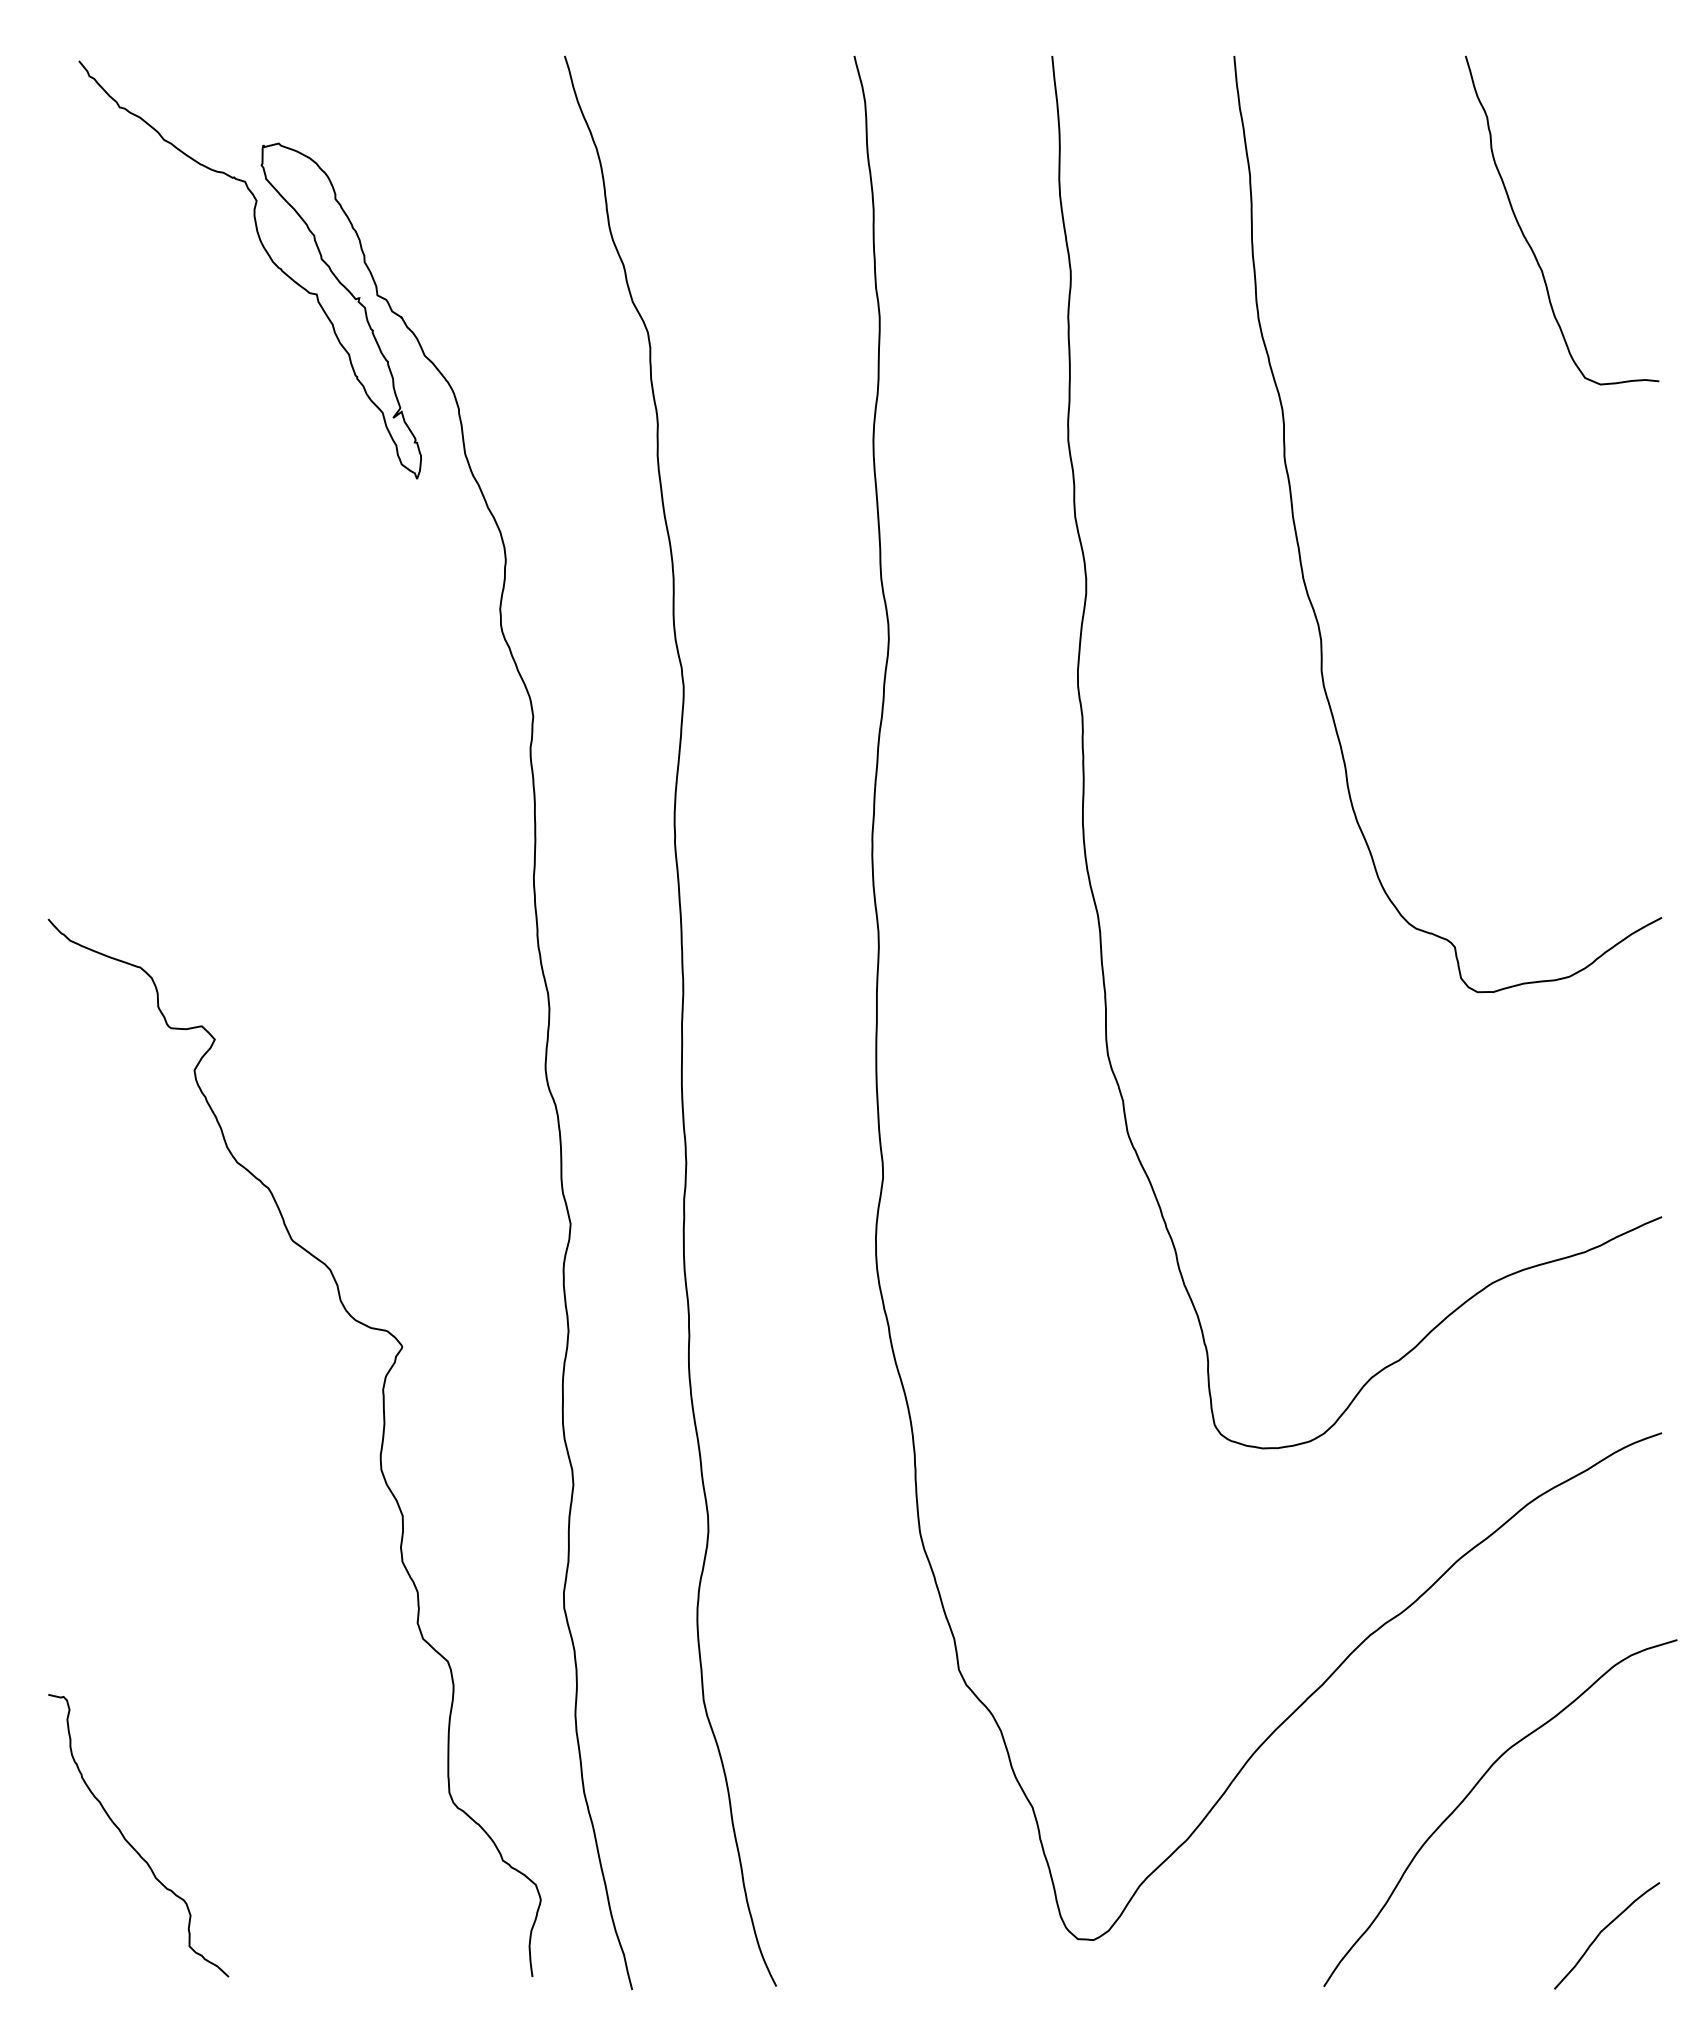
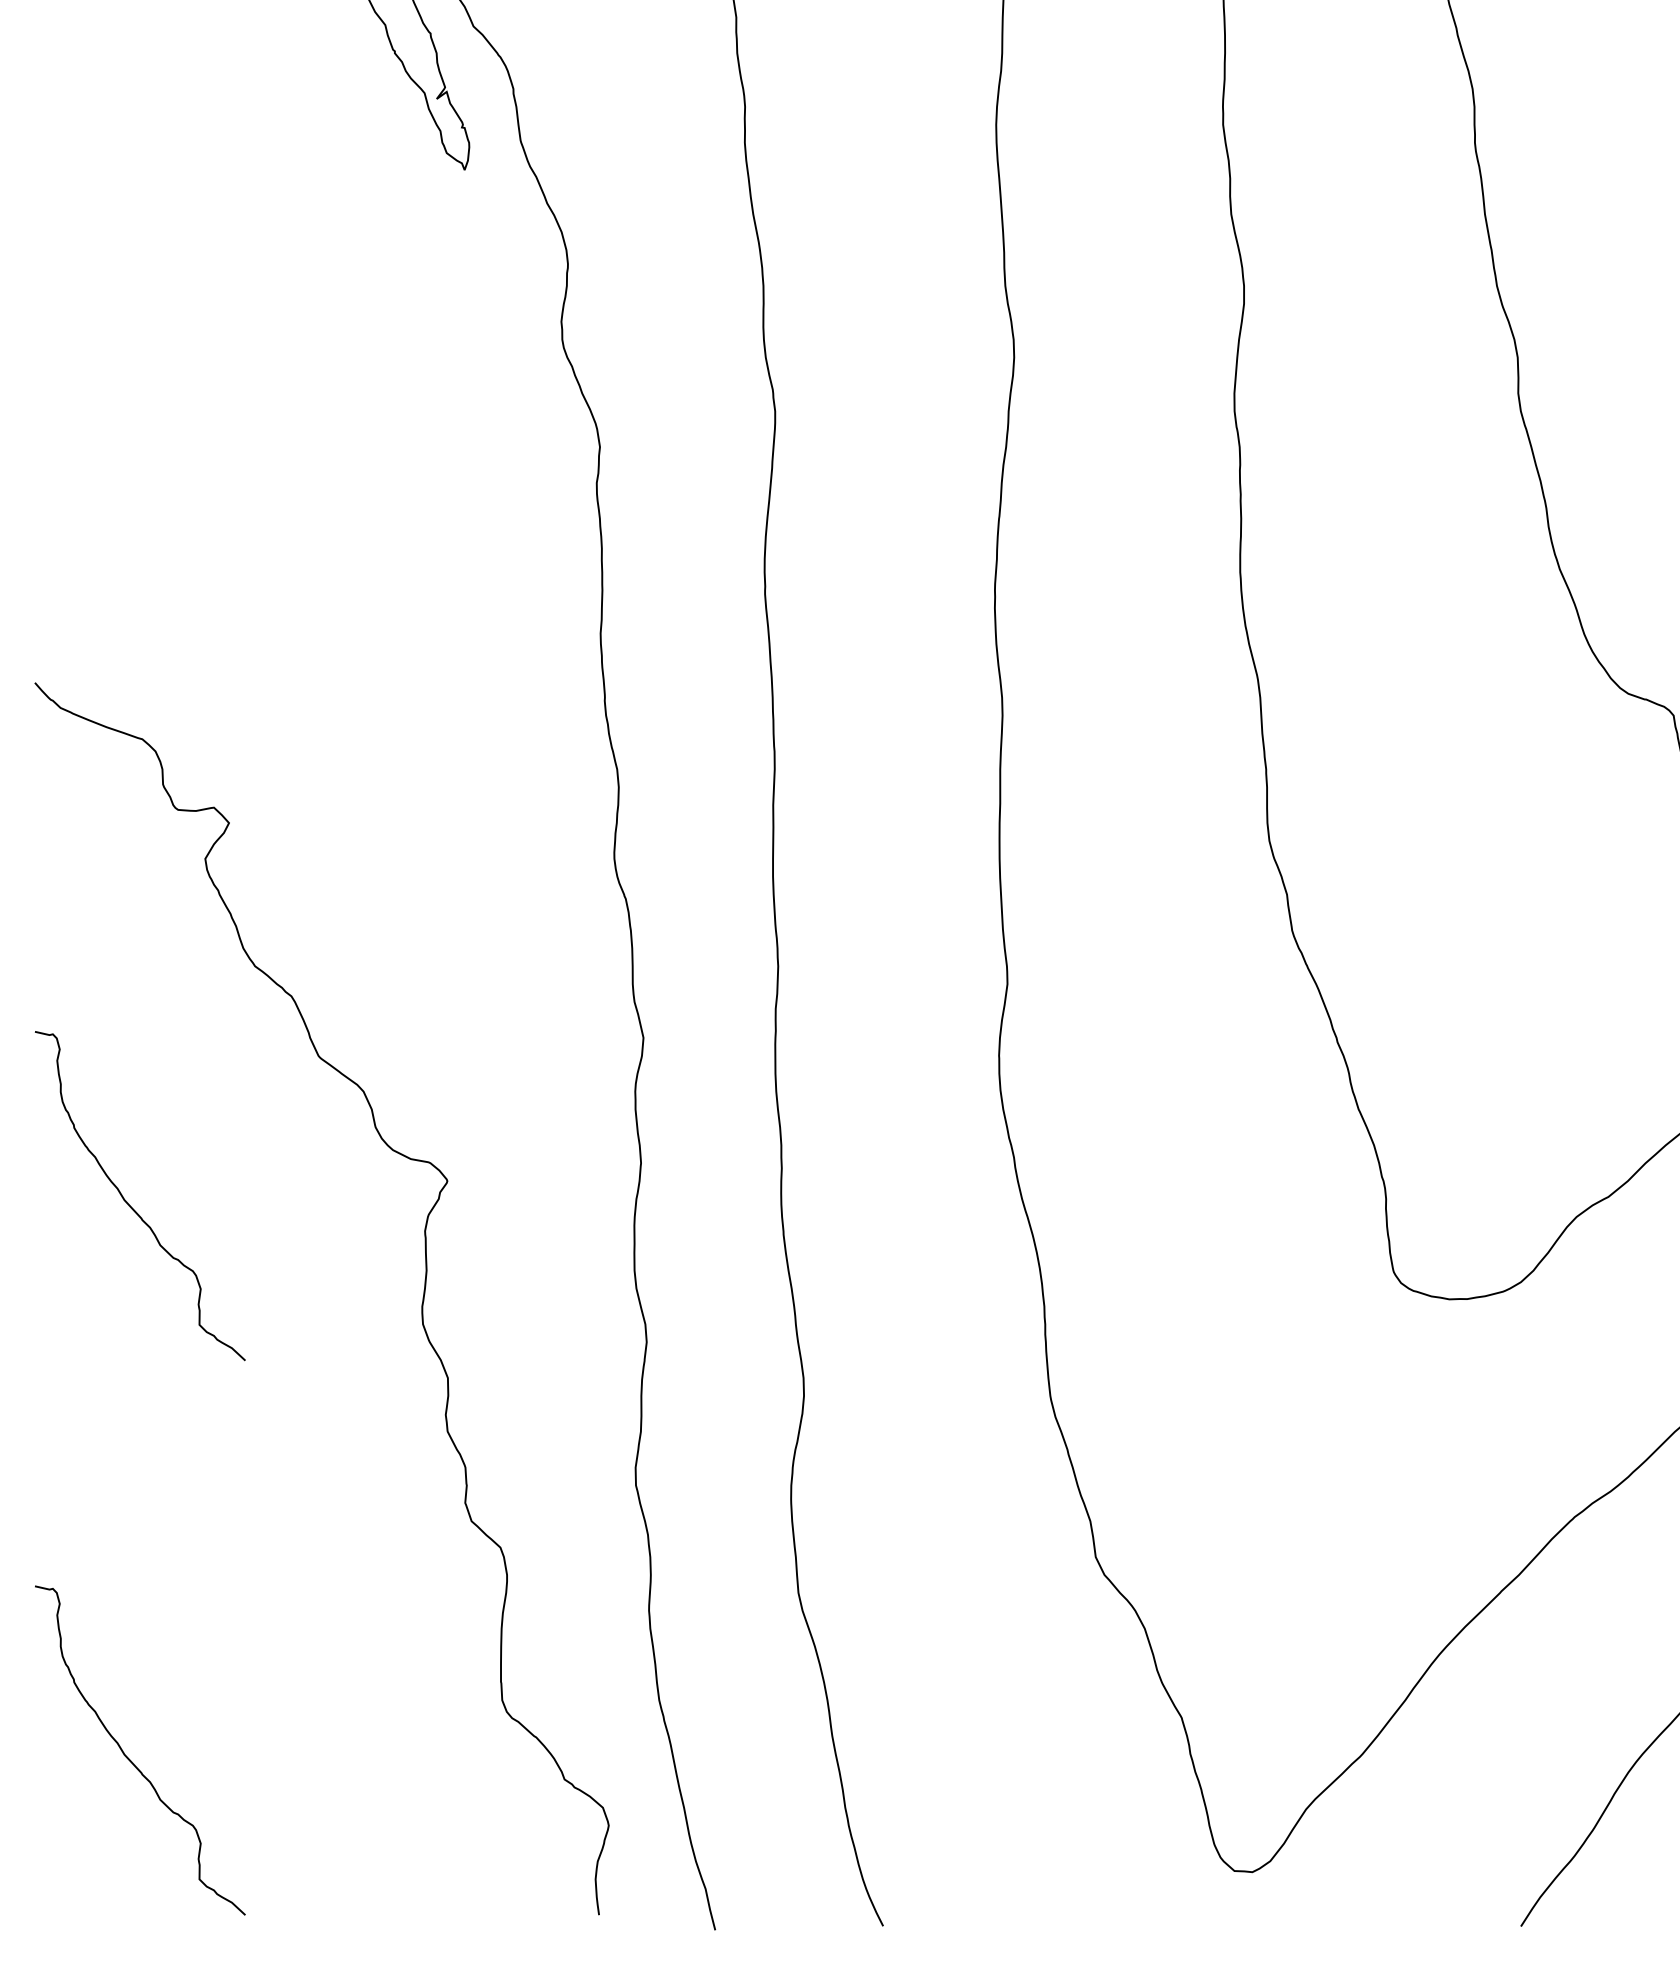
curve: (130, 1367) -> (130, 1205), added

